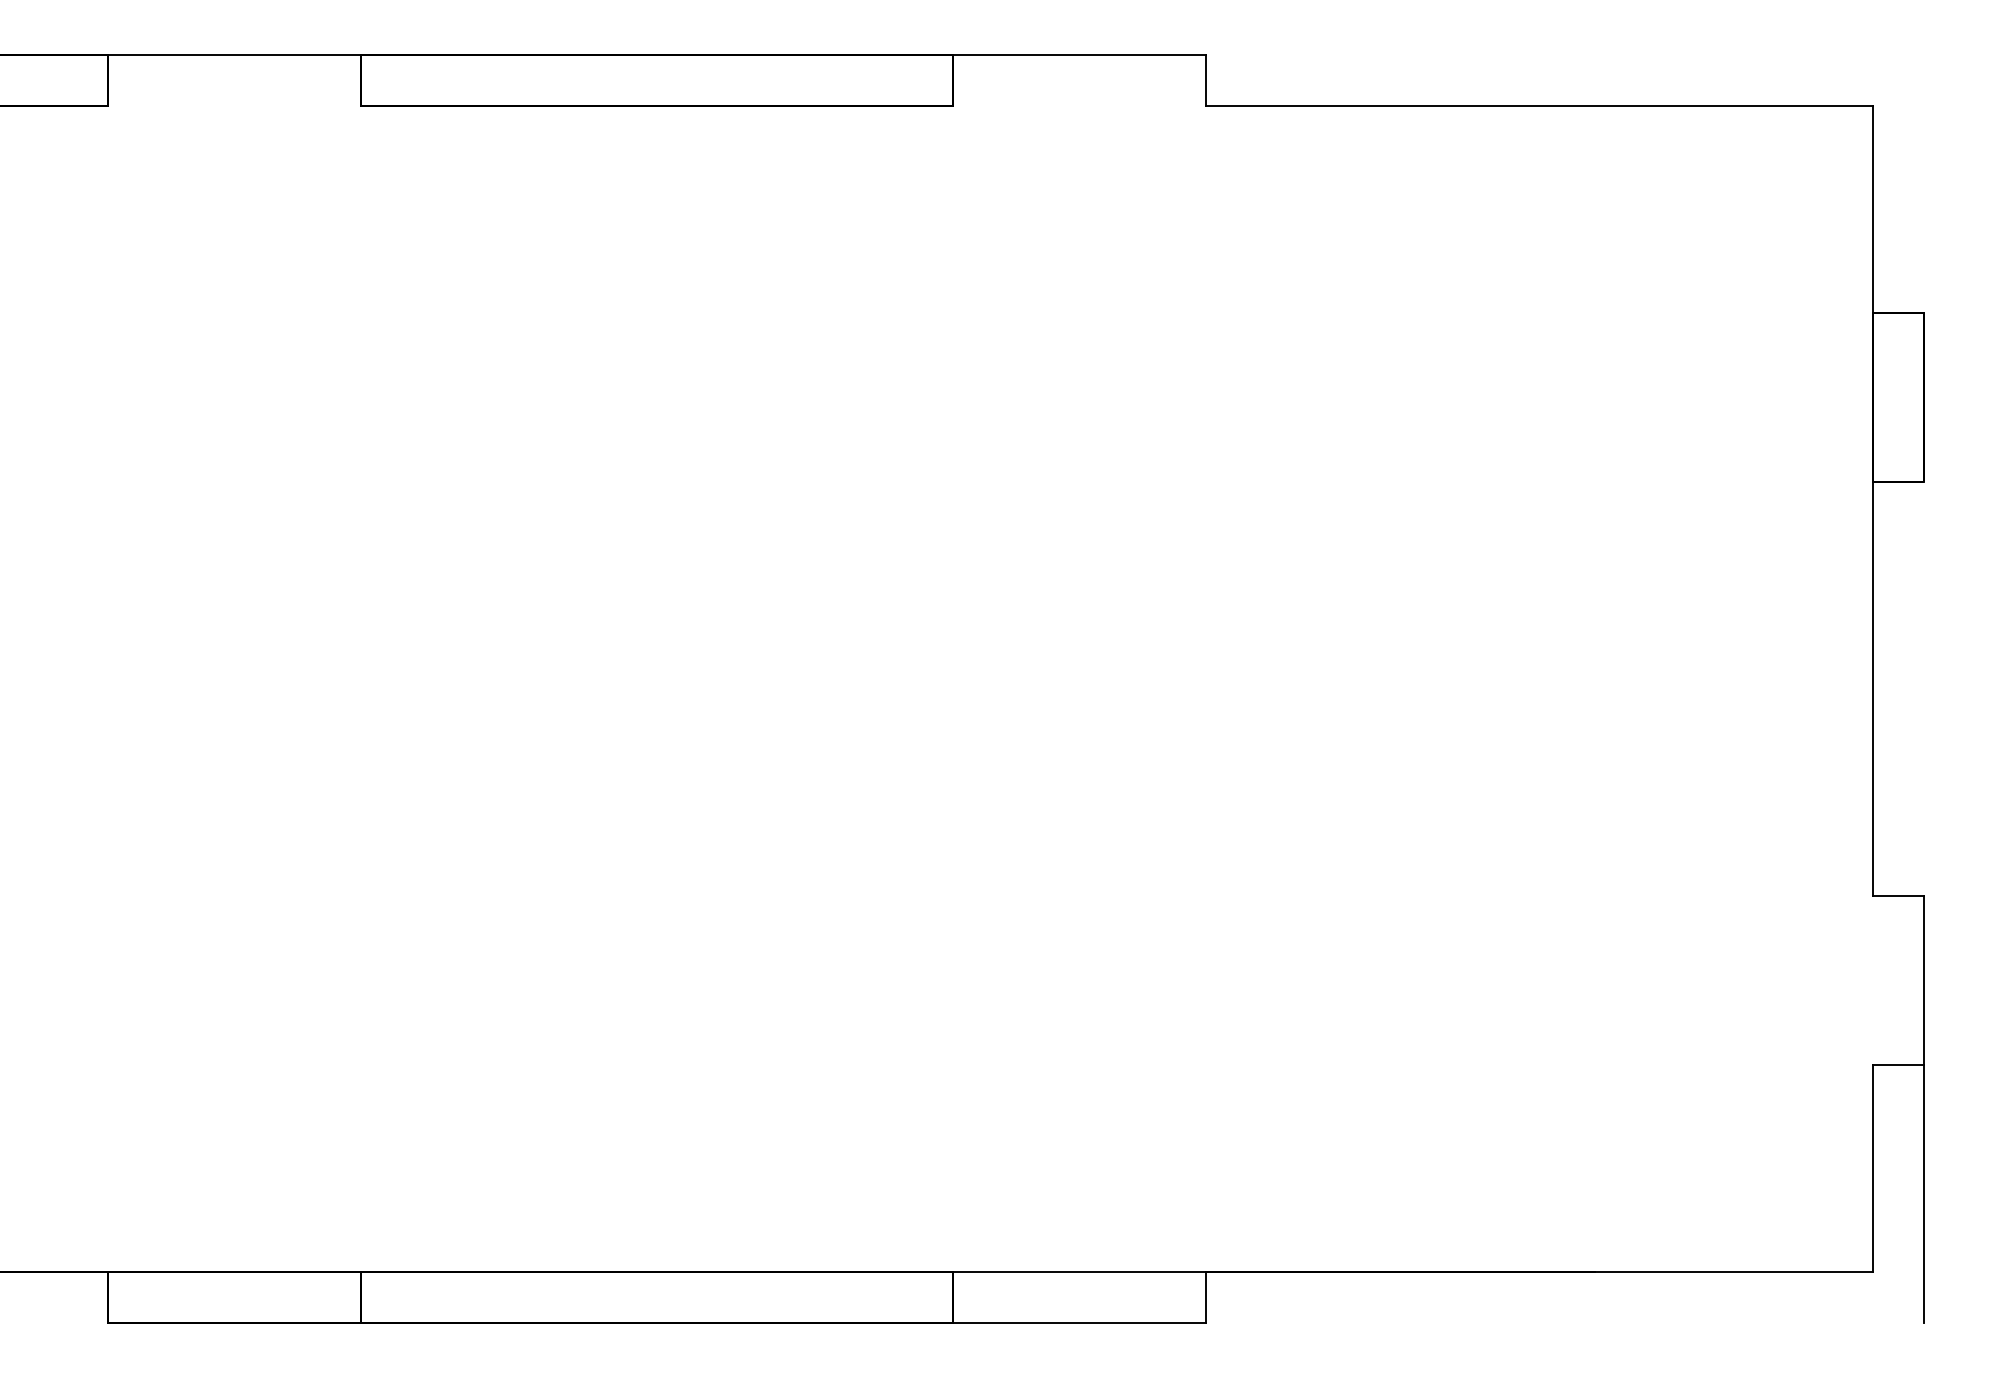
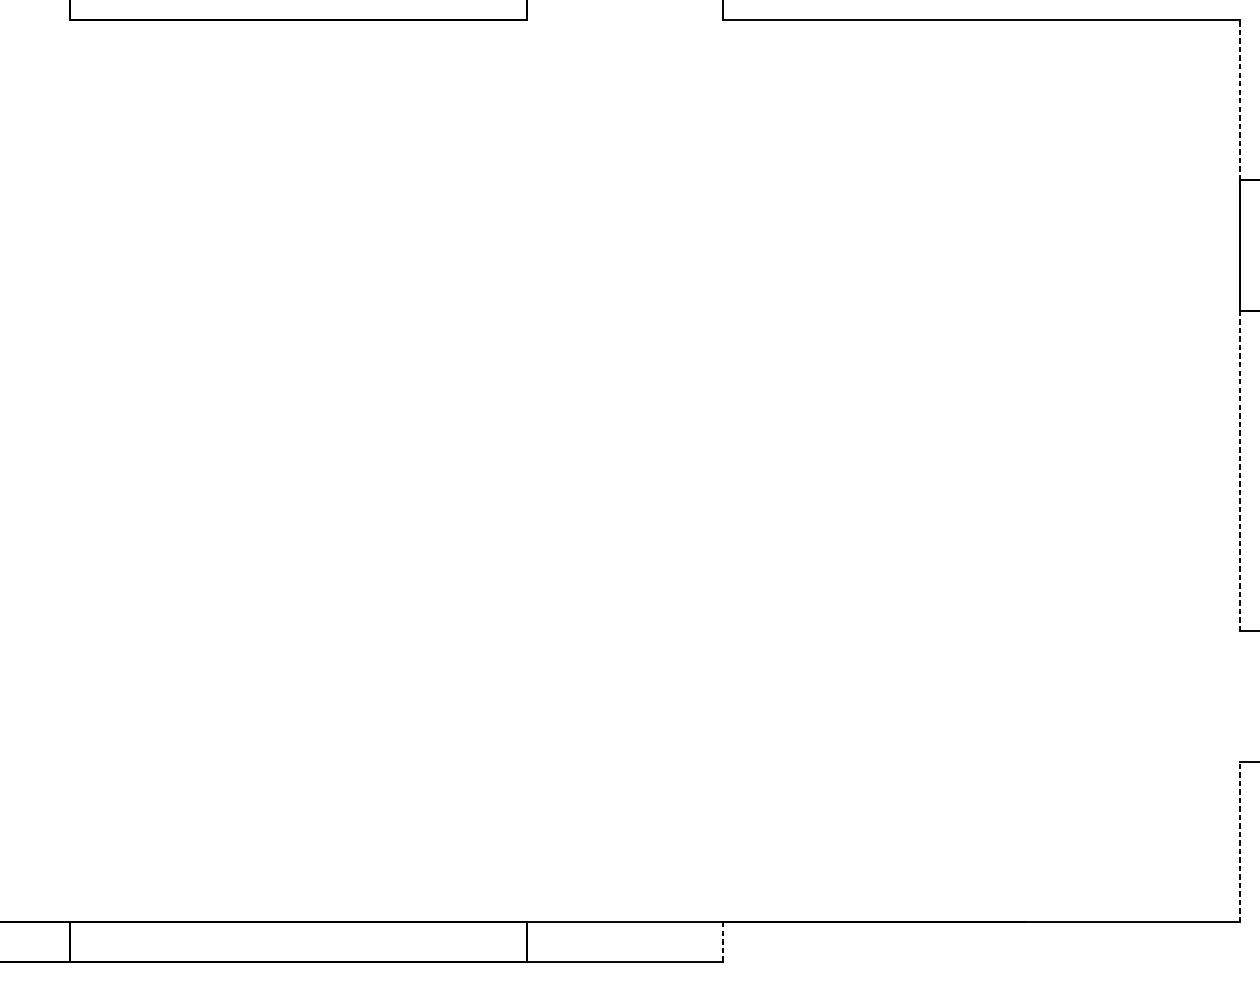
line: (1873, 209) -> (1240, 99), solid -> dashed
line: (1873, 689) -> (1240, 471), solid -> dashed
line: (1873, 1167) -> (1240, 841), solid -> dashed
line: (1205, 1296) -> (723, 941), solid -> dashed

